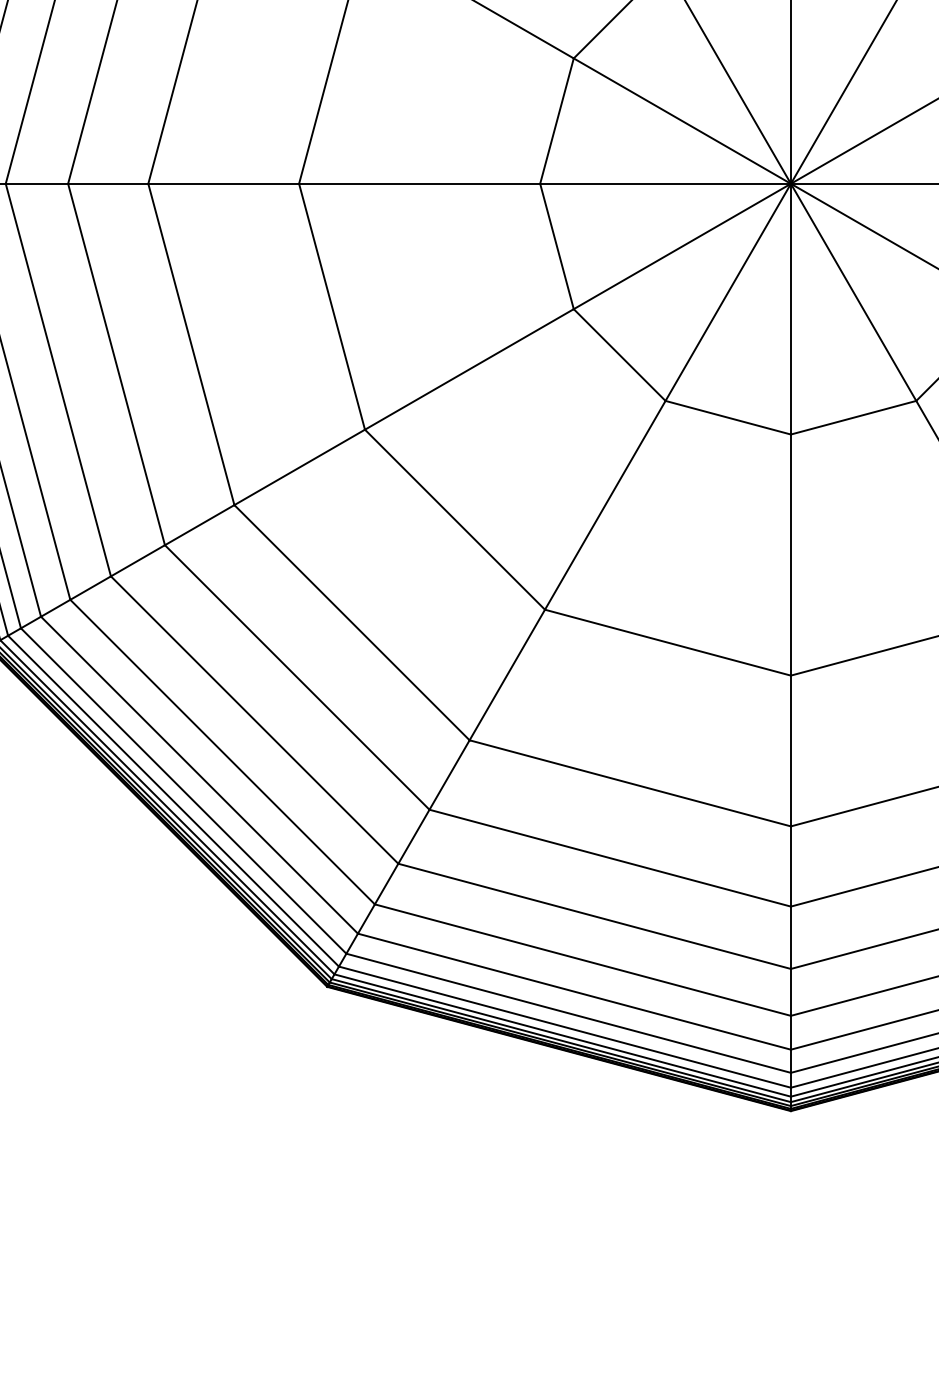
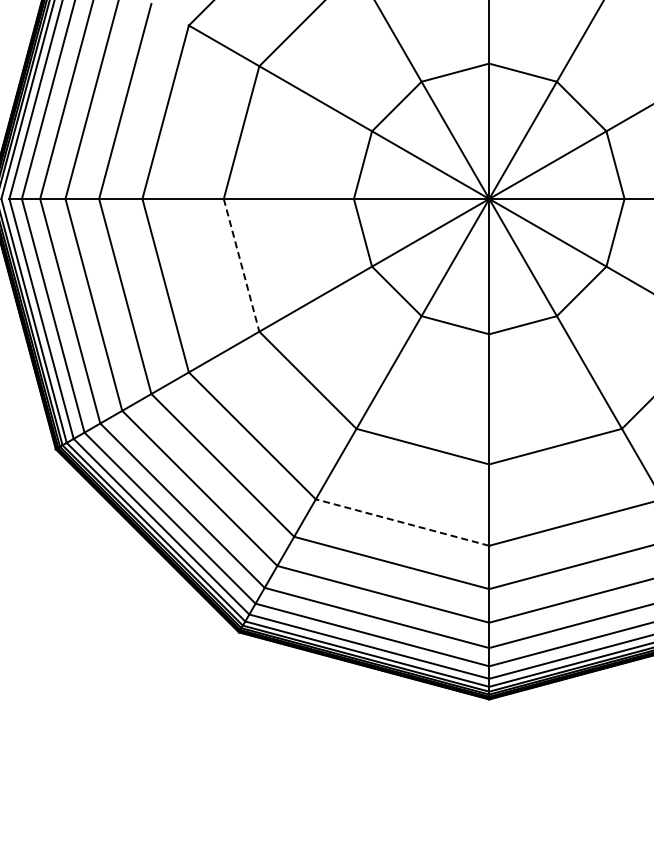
line: (331, 307) -> (241, 265), solid -> dashed
line: (630, 783) -> (402, 522), solid -> dashed

